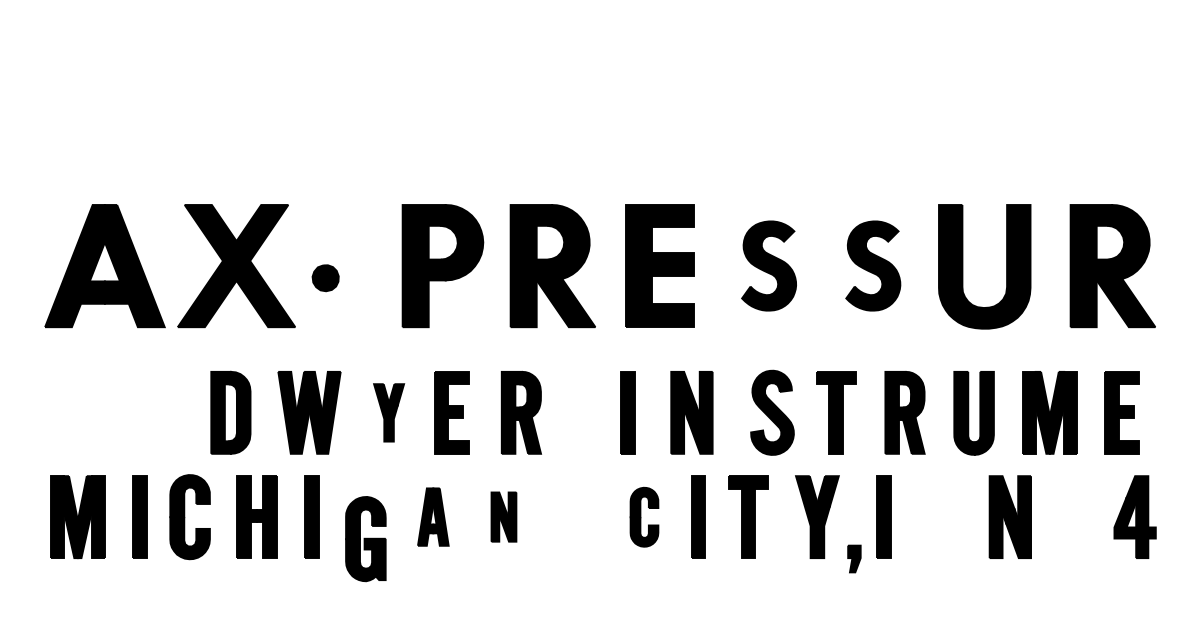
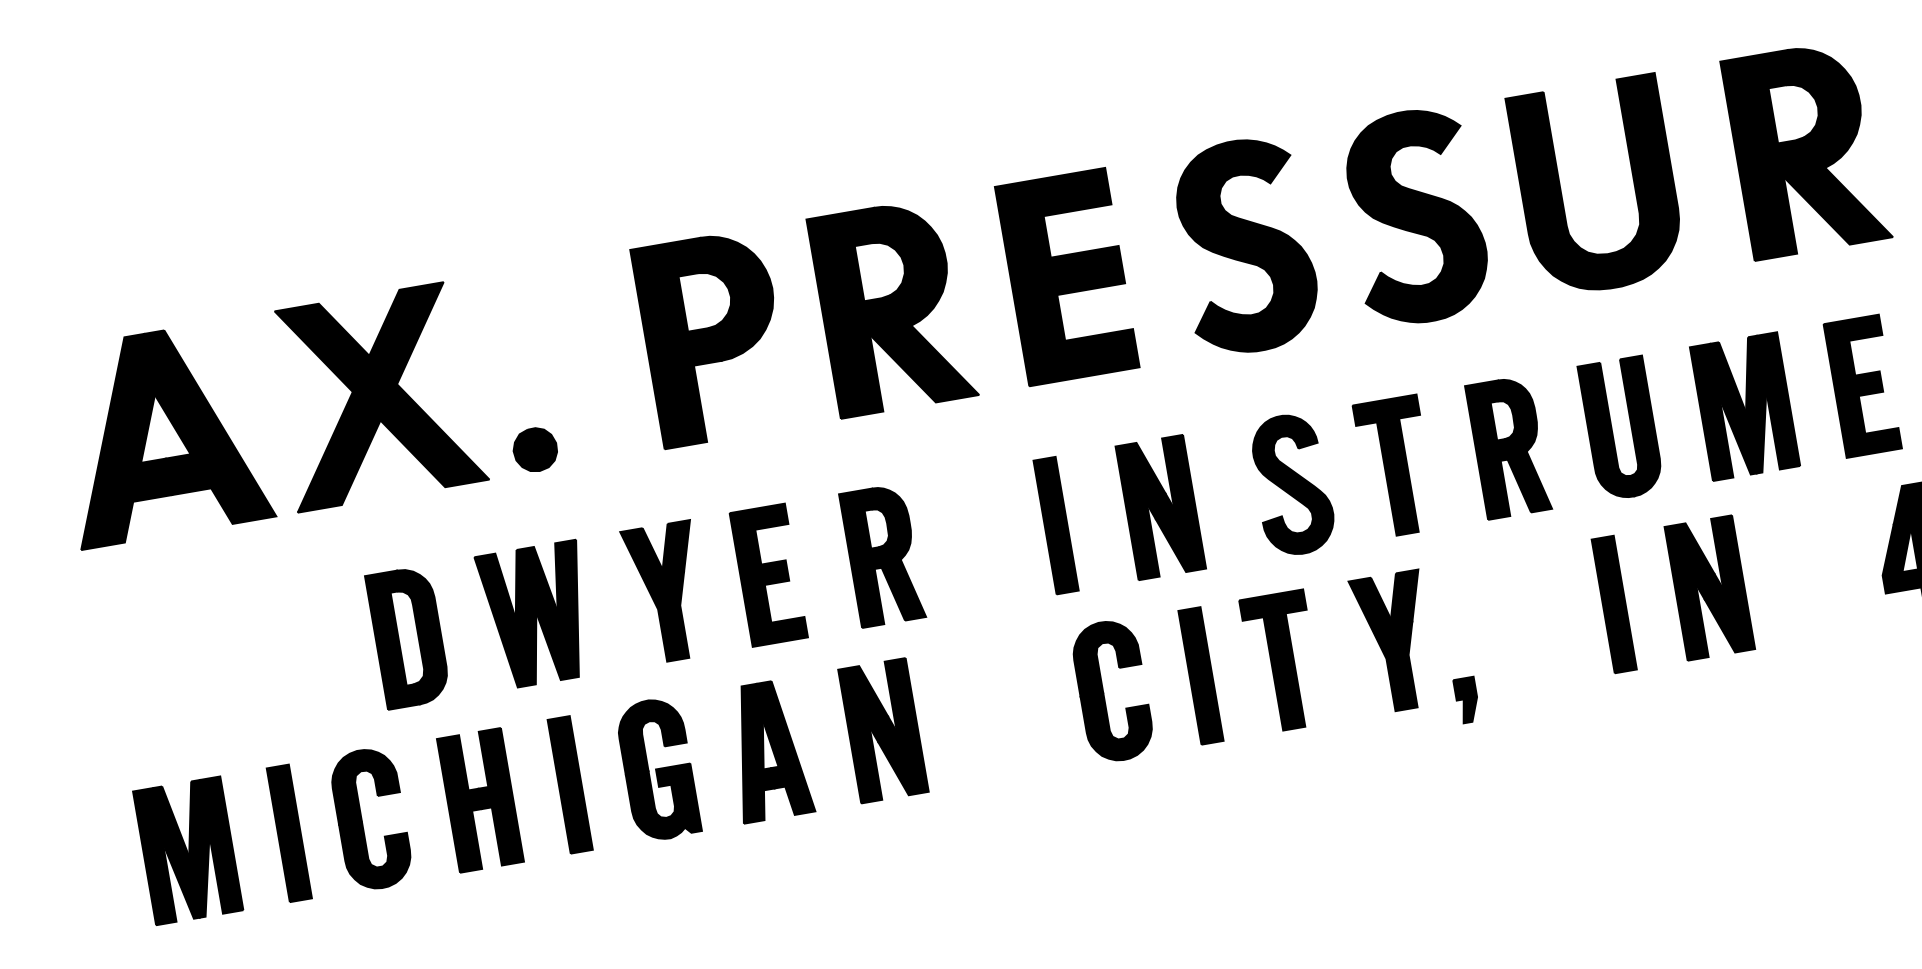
part: (768, 265) -> (1244, 245), size x1.43
part: (872, 265) -> (1413, 216), size x1.43
part: (325, 278) -> (535, 450), moved
part: (388, 412) -> (665, 592), size x1.43
part: (433, 516) -> (768, 749), size x1.43
part: (503, 516) -> (882, 729), size x1.67
part: (883, 516) -> (1613, 603), moved
part: (644, 517) -> (1112, 691), size x1.43
part: (365, 539) -> (657, 770), moved

